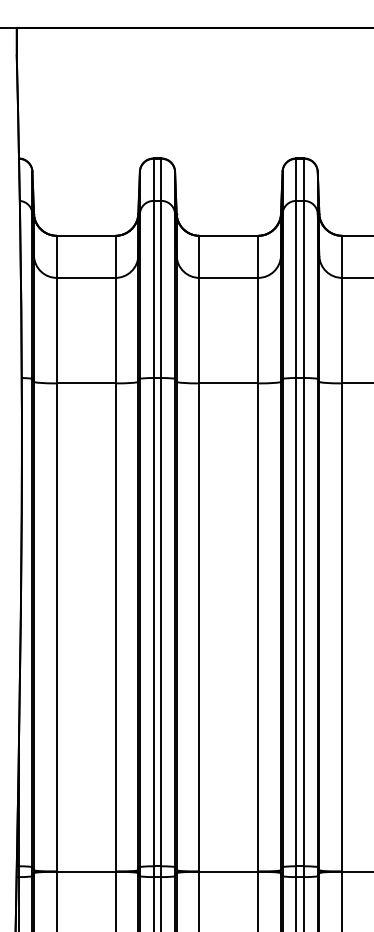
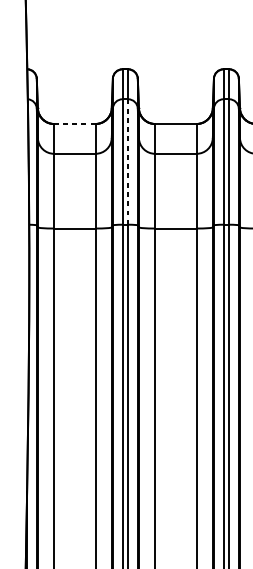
line: (85, 235) -> (74, 123), solid -> dashed
line: (161, 289) -> (128, 162), solid -> dashed

